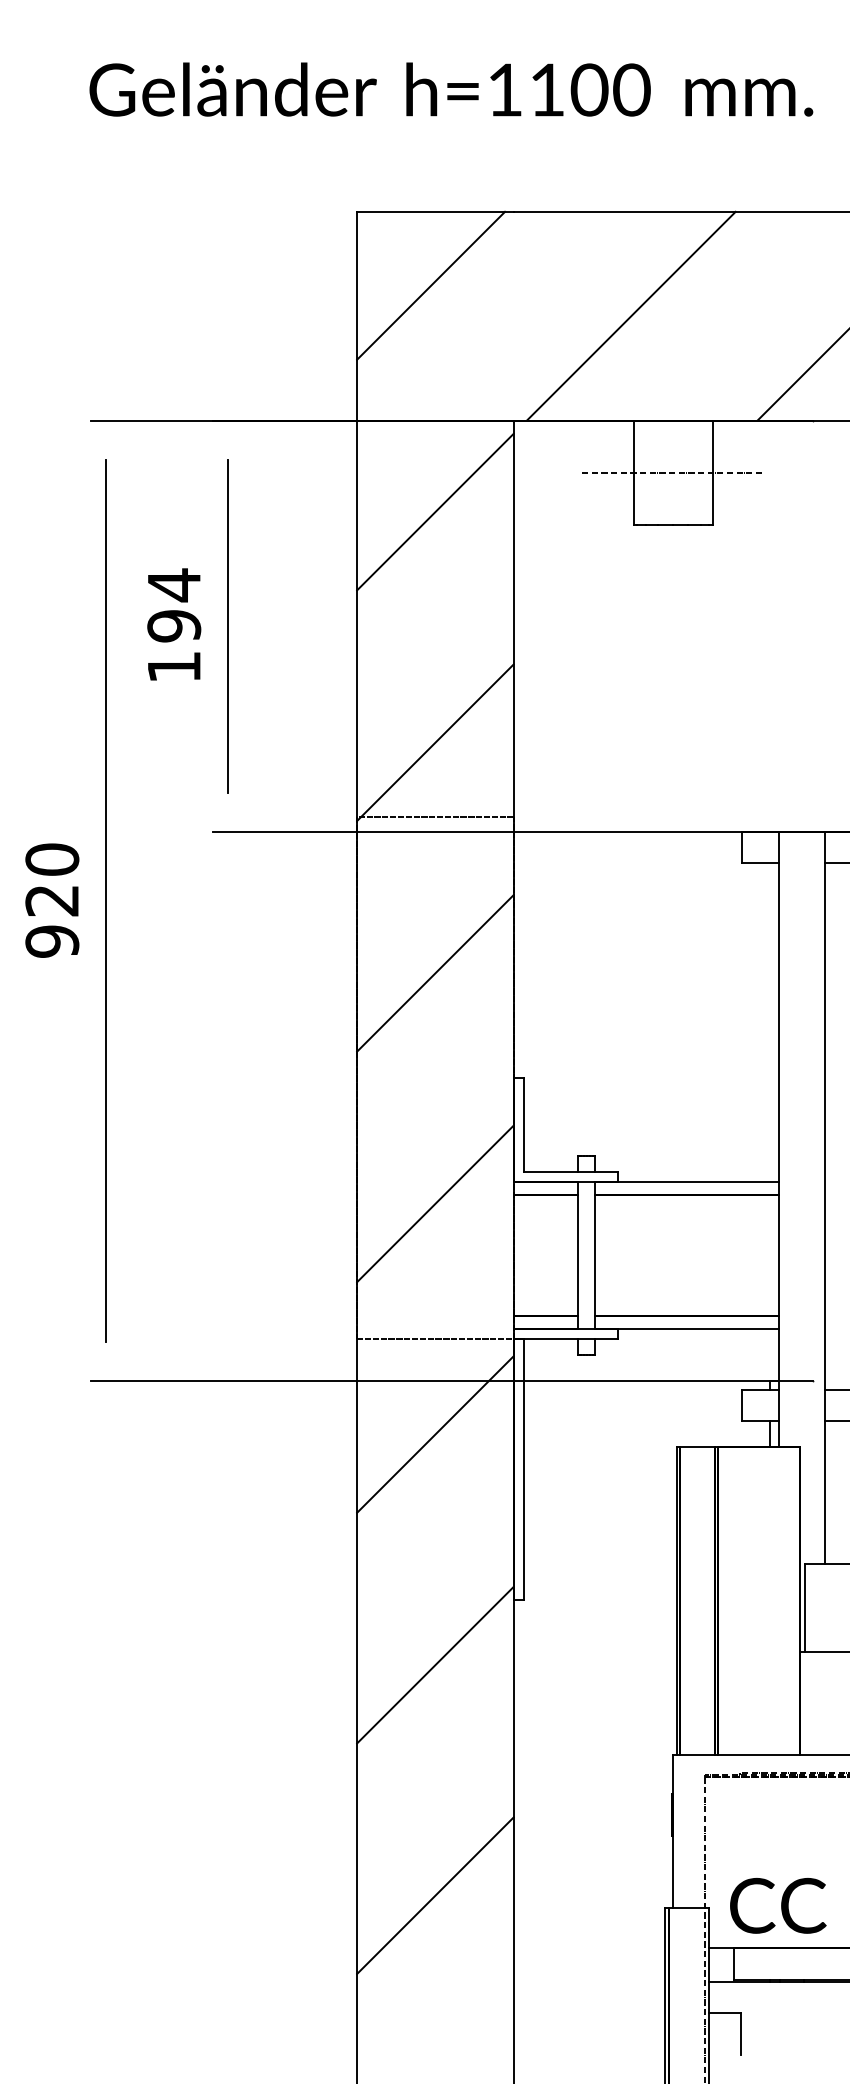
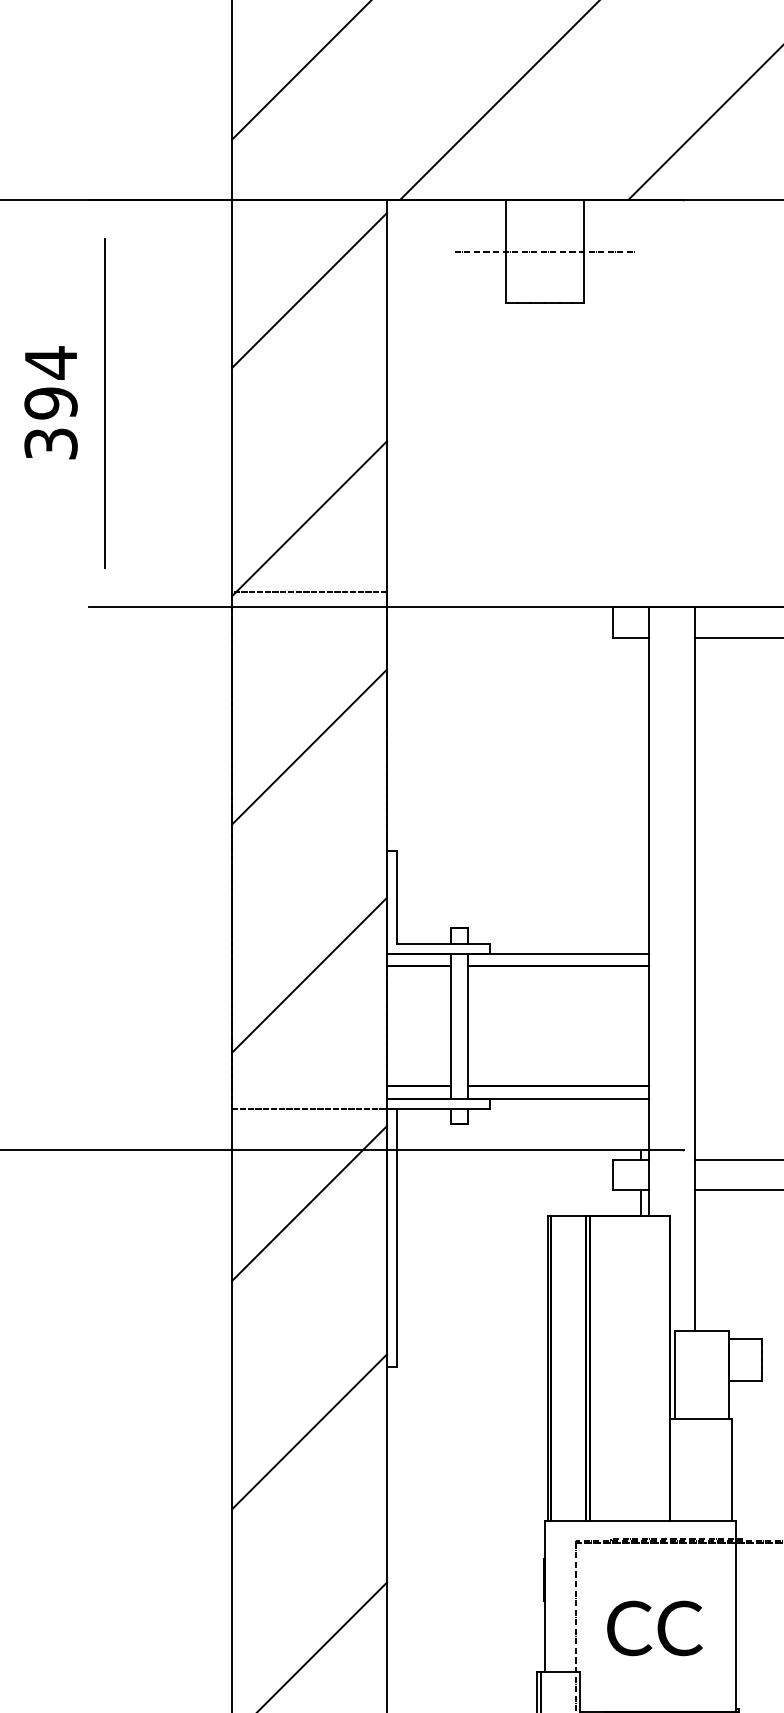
text: (174, 666) -> (51, 443), 194 -> 394
text: (778, 1905) -> (655, 1628), moved

